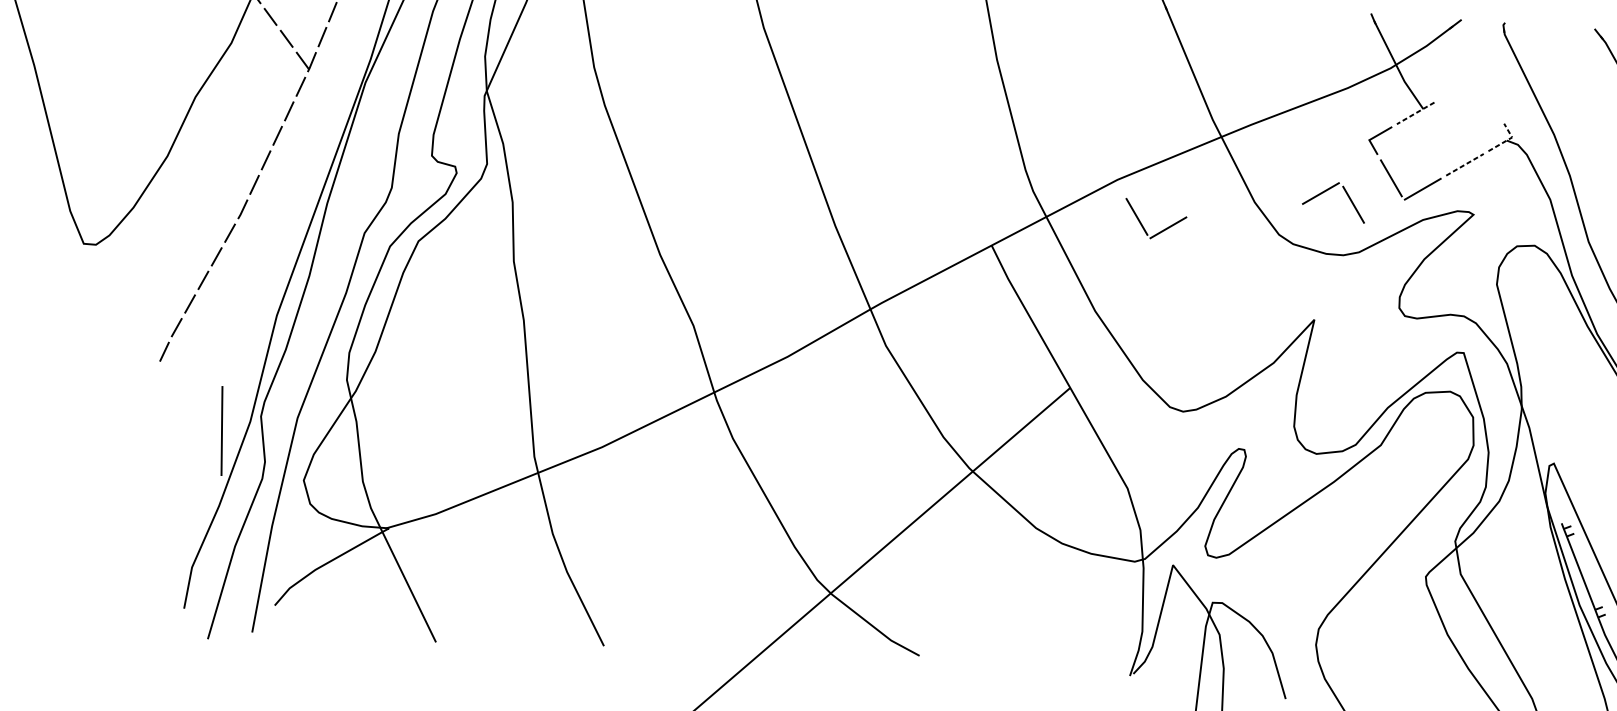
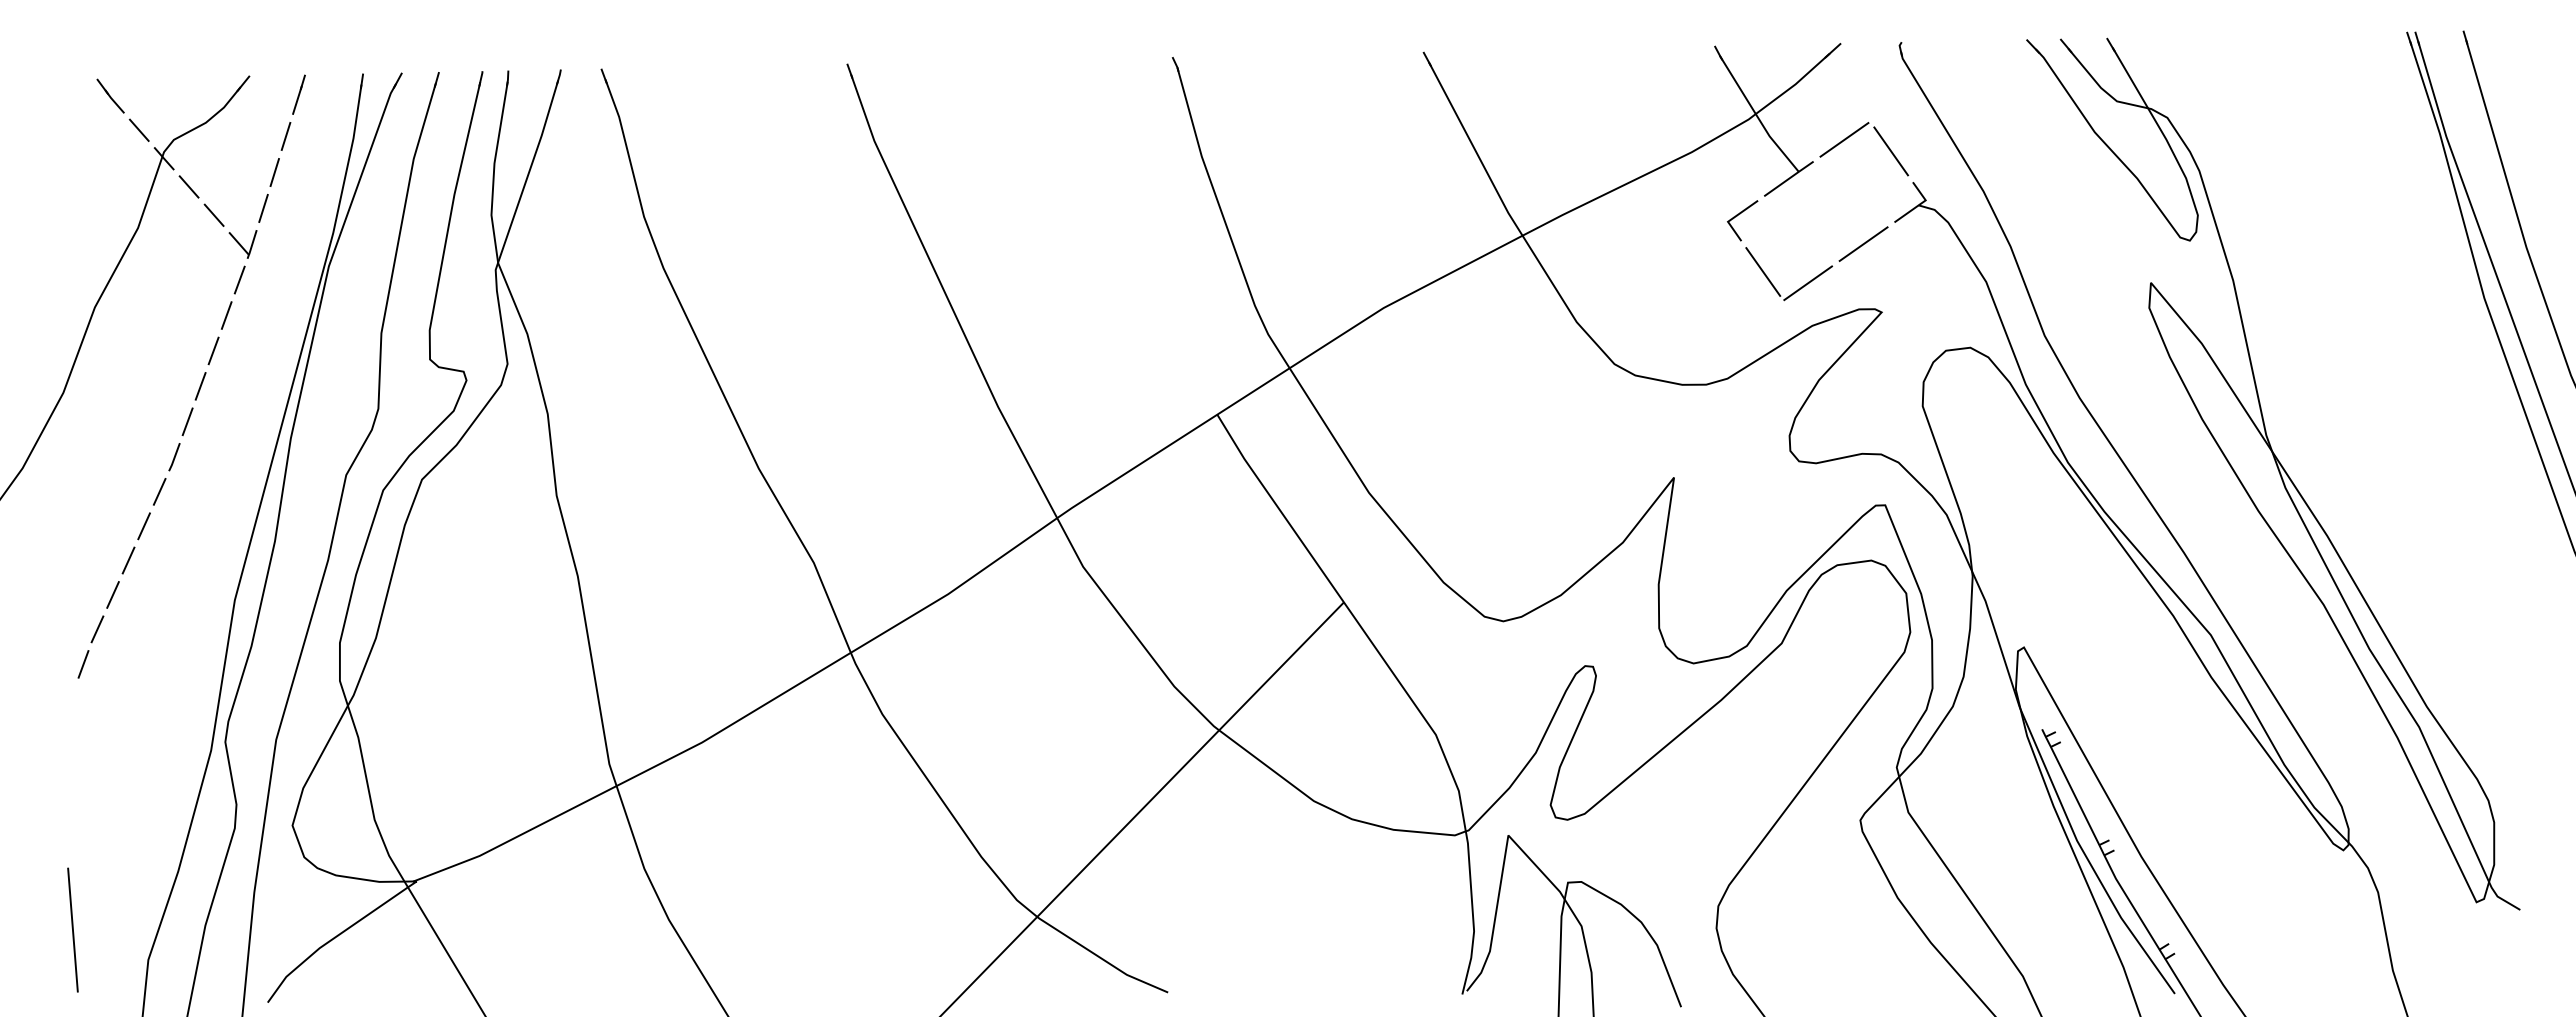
line: (1416, 113) -> (1789, 178), dashed -> solid
line: (1507, 140) -> (1919, 204), dashed -> solid
line: (1465, 164) -> (1864, 243), dashed -> solid
part: (1329, 189) -> (1855, 133), moved
part: (1161, 230) -> (1450, 373), removed
line: (221, 430) -> (72, 929), moved

